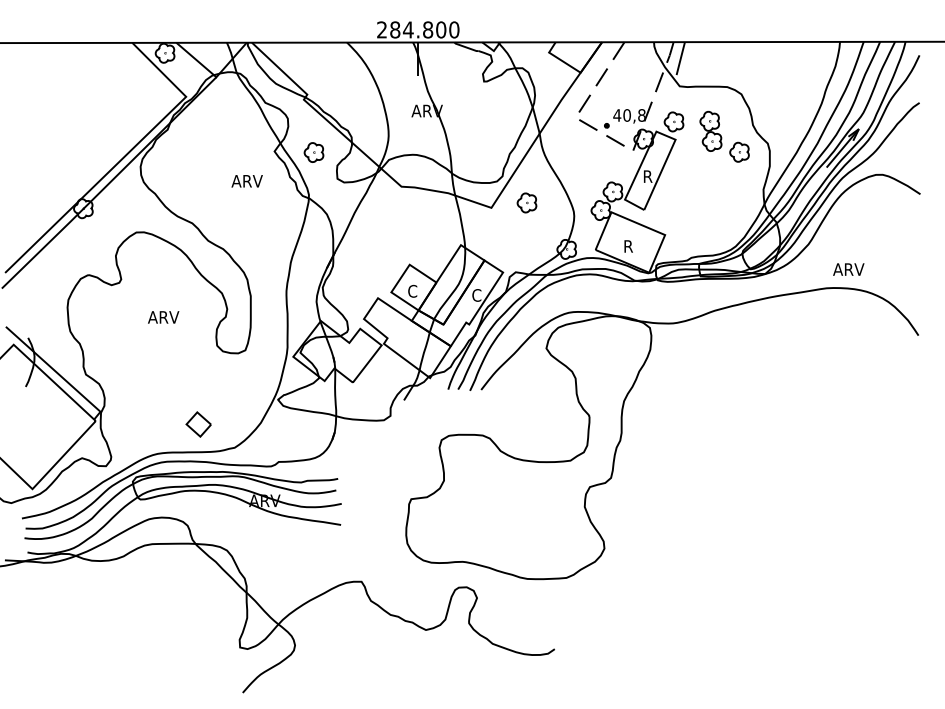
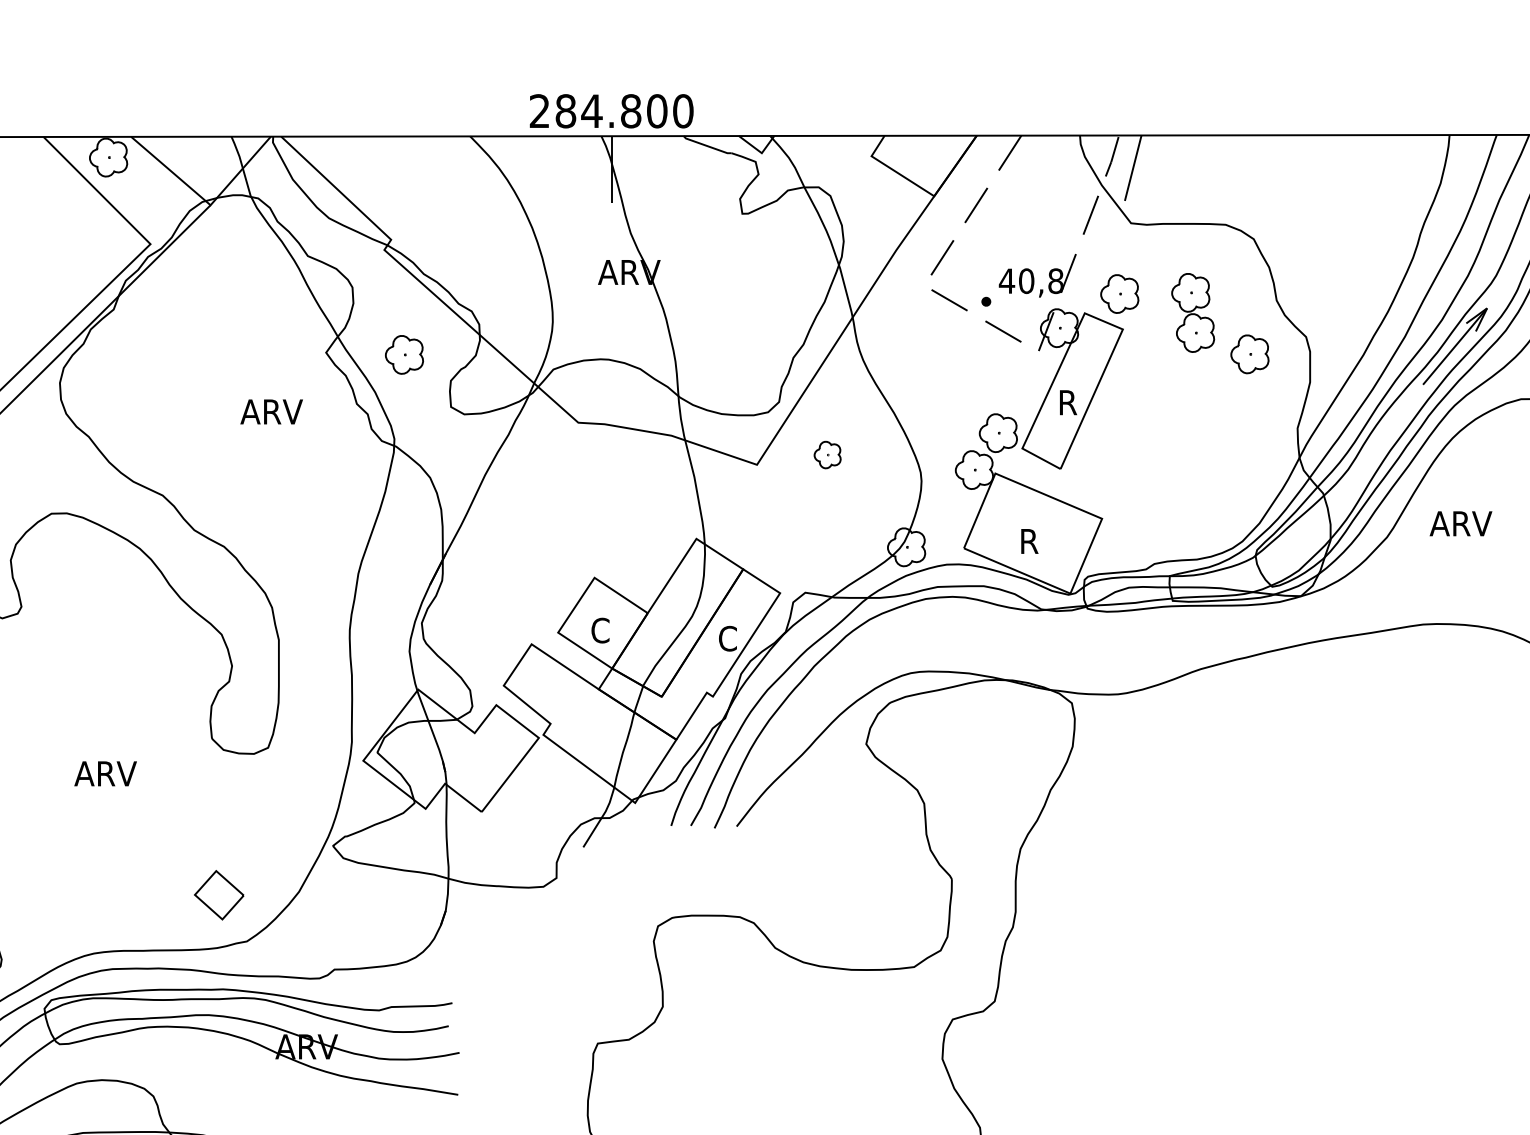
part: (526, 202) -> (826, 454), size x0.7
text: (848, 269) -> (1460, 523), moved
text: (163, 317) -> (105, 773), moved
part: (198, 424) -> (218, 895), moved

